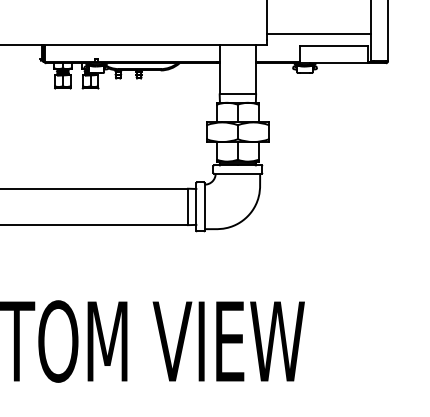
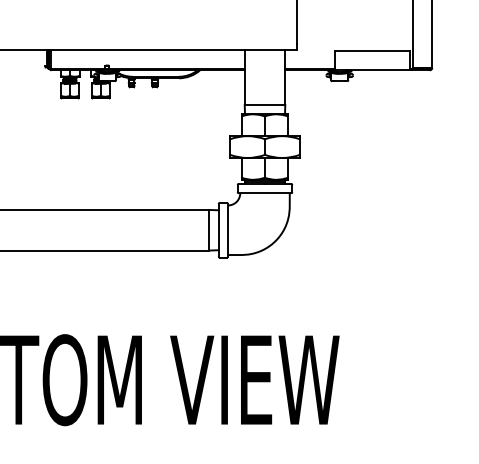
line: (318, 34) -> (354, 38), removed

